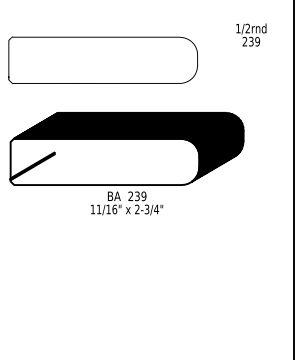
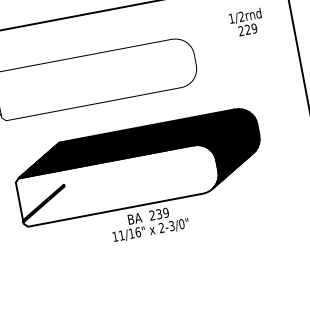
text: (251, 41) -> (248, 29), 239 -> 229
text: (156, 209) -> (181, 224), 2-3/4" -> 2-3/0"

